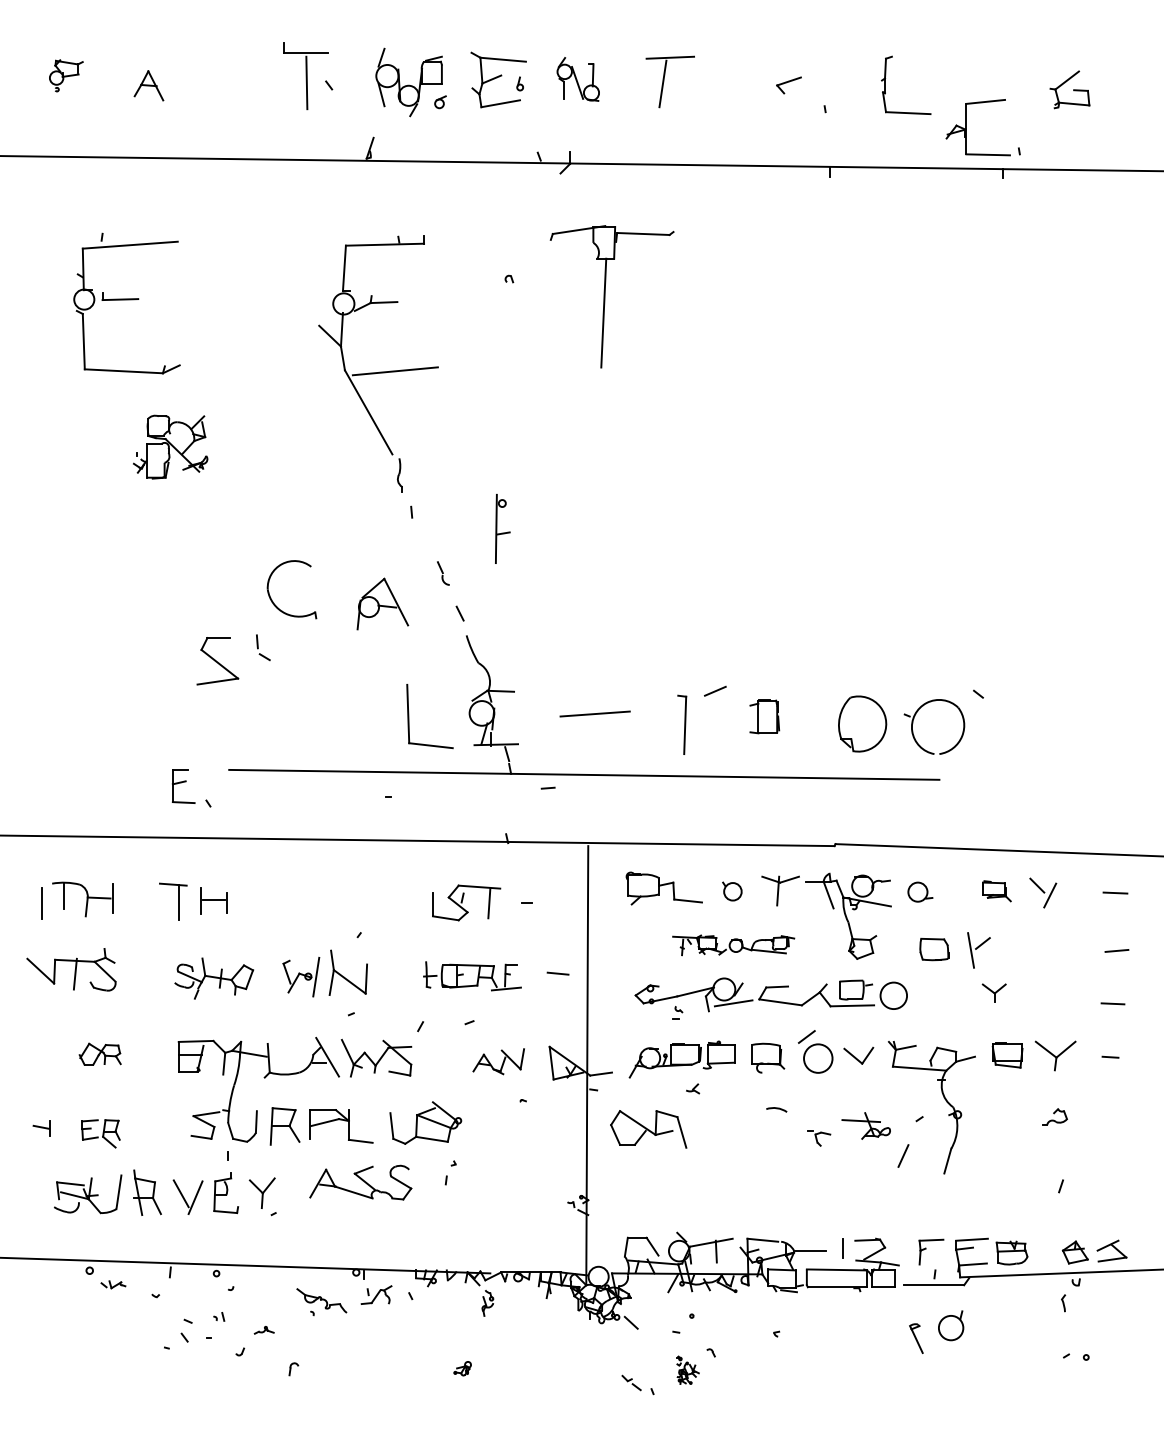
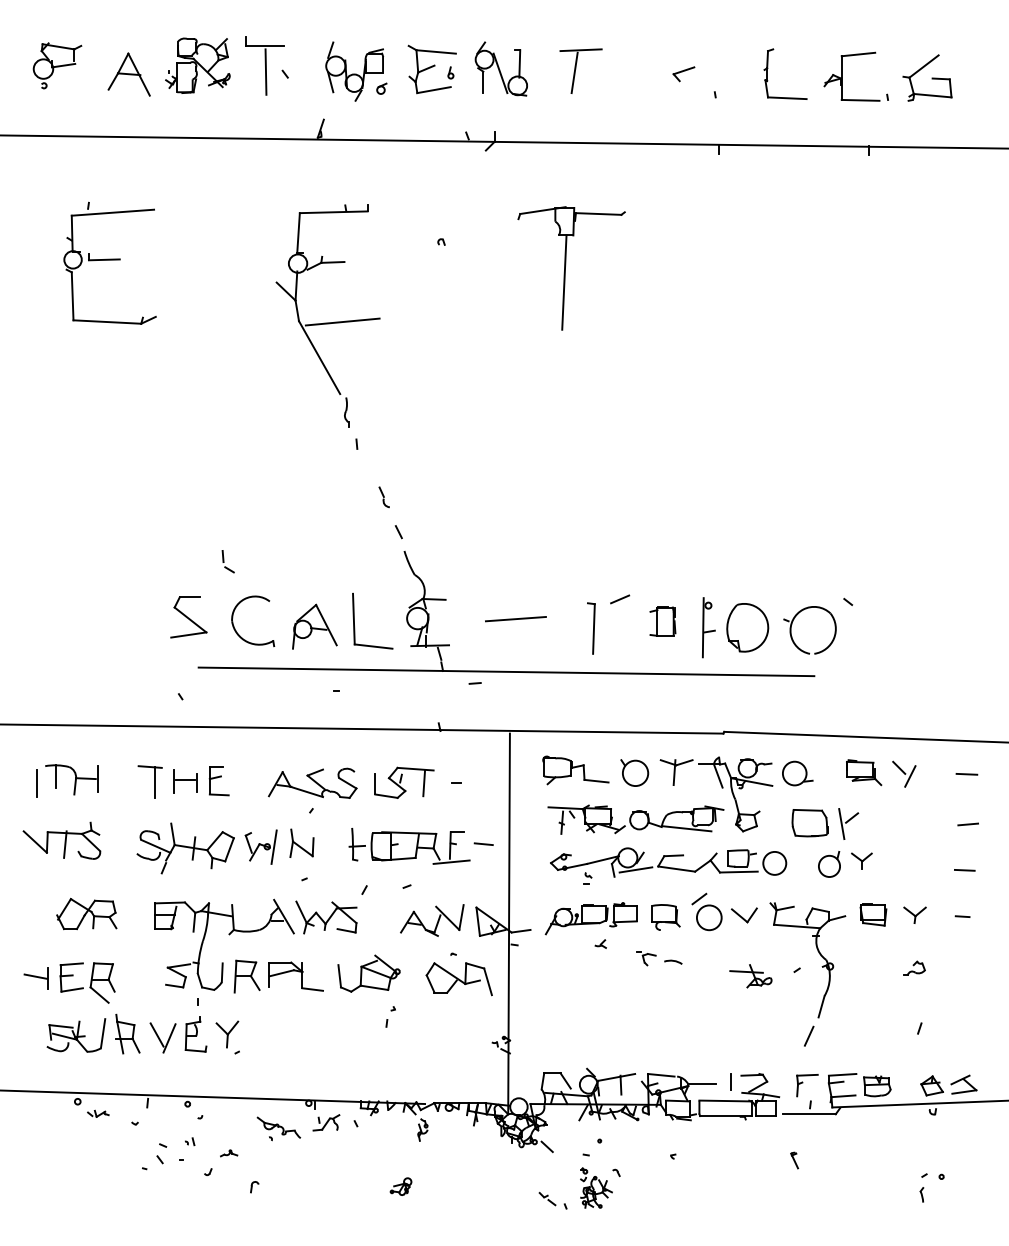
part: (66, 75) -> (57, 65), size x1.67
part: (577, 78) -> (500, 68), size x1.43
part: (148, 85) -> (128, 74), size x1.67
part: (1069, 89) -> (927, 77), size x1.43
part: (967, 127) -> (842, 76), moved
part: (611, 296) -> (571, 268), moved
part: (170, 446) -> (197, 65), moved
part: (502, 528) -> (708, 627), moved
part: (382, 603) -> (314, 626), moved
part: (276, 604) -> (239, 634), moved
part: (217, 661) -> (188, 617), moved
part: (182, 787) -> (218, 781), moved
part: (731, 890) -> (634, 772), size x1.67
part: (997, 890) -> (864, 772), size x1.43
part: (920, 892) -> (797, 773), size x1.43
part: (733, 945) -> (635, 819), size x1.67
part: (933, 949) -> (809, 823), size x1.43
part: (347, 971) -> (301, 842), size x0.71
part: (472, 976) -> (409, 846), size x1.43
part: (214, 978) -> (185, 848), size x1.43
part: (99, 1053) -> (86, 913), size x1.67
part: (1054, 1054) -> (914, 914), size x0.62
part: (498, 1061) -> (432, 920), size x1.43
part: (40, 1128) -> (35, 978), size x1.67
part: (647, 1129) -> (458, 979), moved
part: (100, 1133) -> (87, 982), size x1.67
part: (819, 1137) -> (646, 958), moved
line: (903, 1155) -> (809, 1035), moved
part: (360, 1181) -> (312, 782), moved
part: (1063, 1302) -> (921, 1194), moved
part: (951, 1325) -> (829, 864), moved
part: (916, 1338) -> (794, 1160), size x0.62
part: (462, 1368) -> (400, 1186), size x1.43
part: (688, 1369) -> (596, 1187), size x1.67

